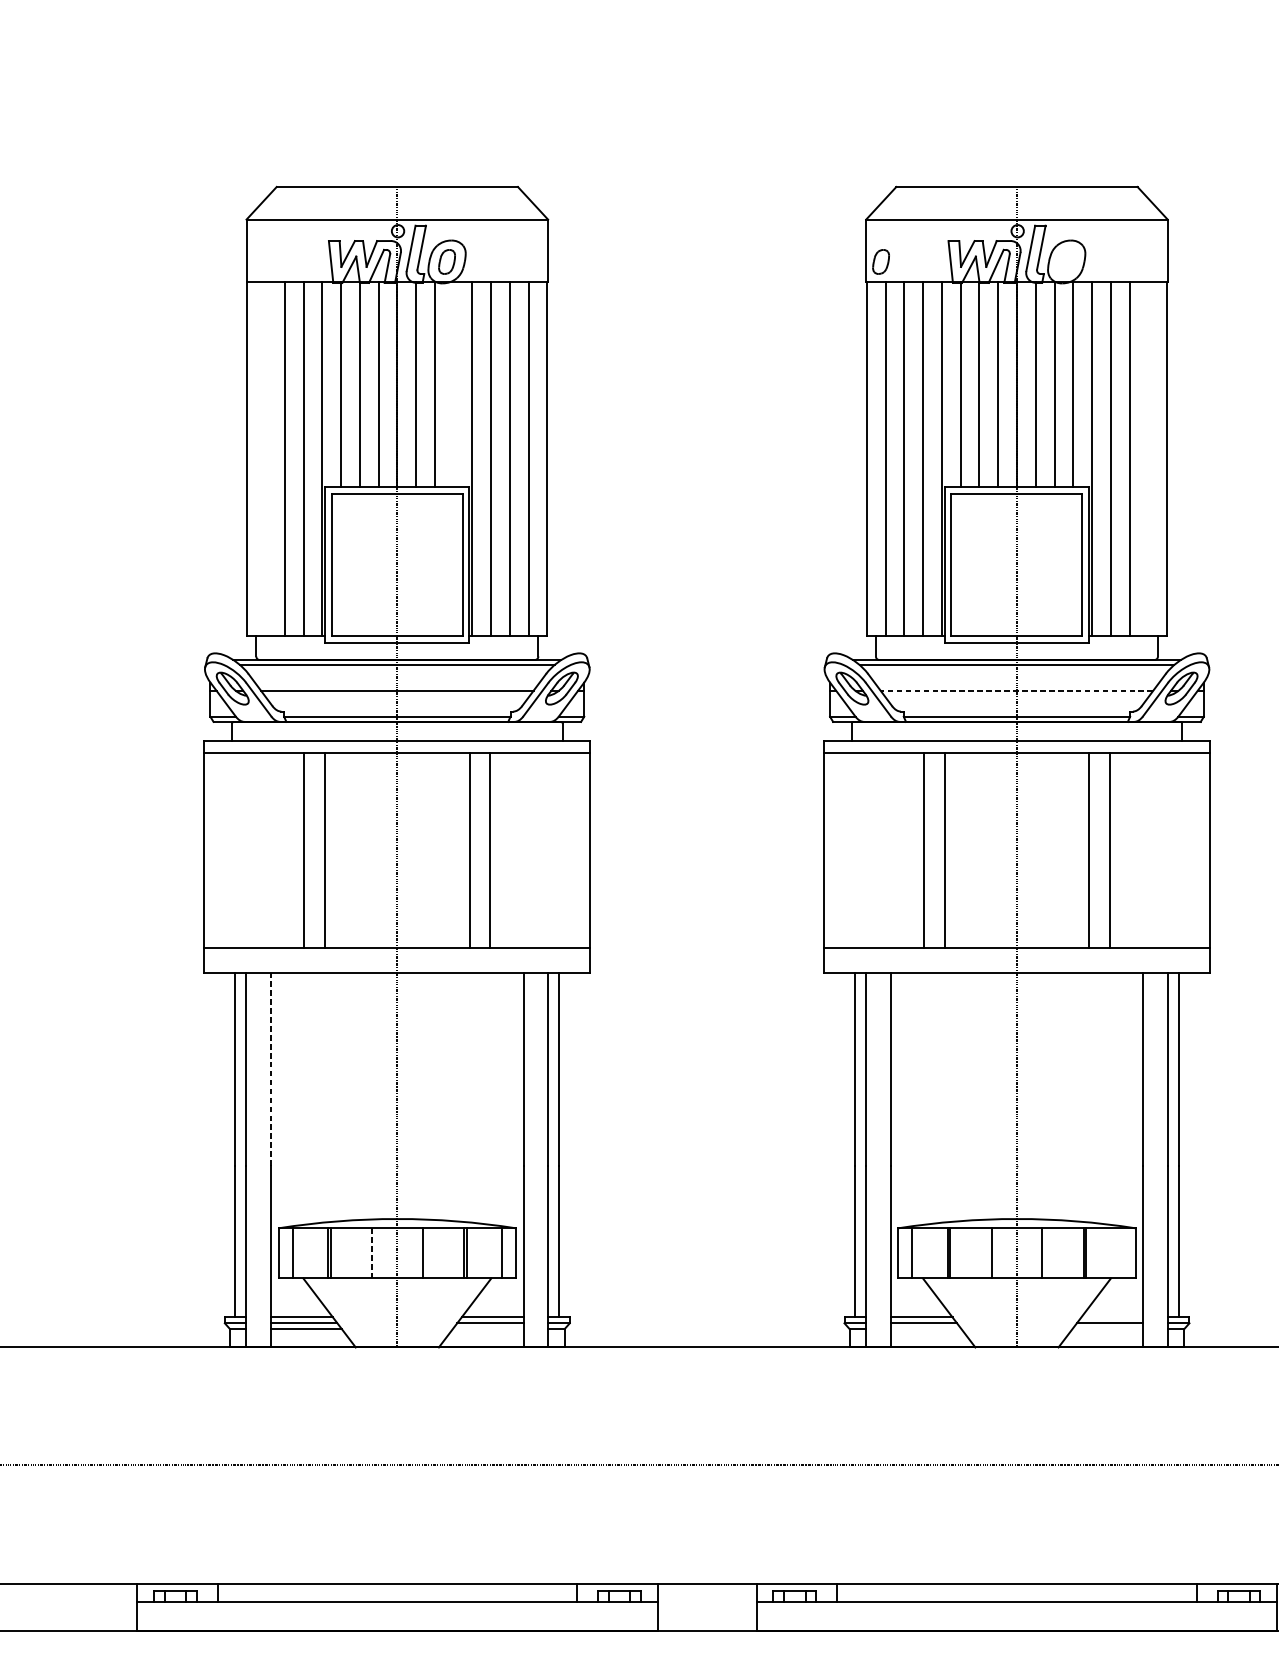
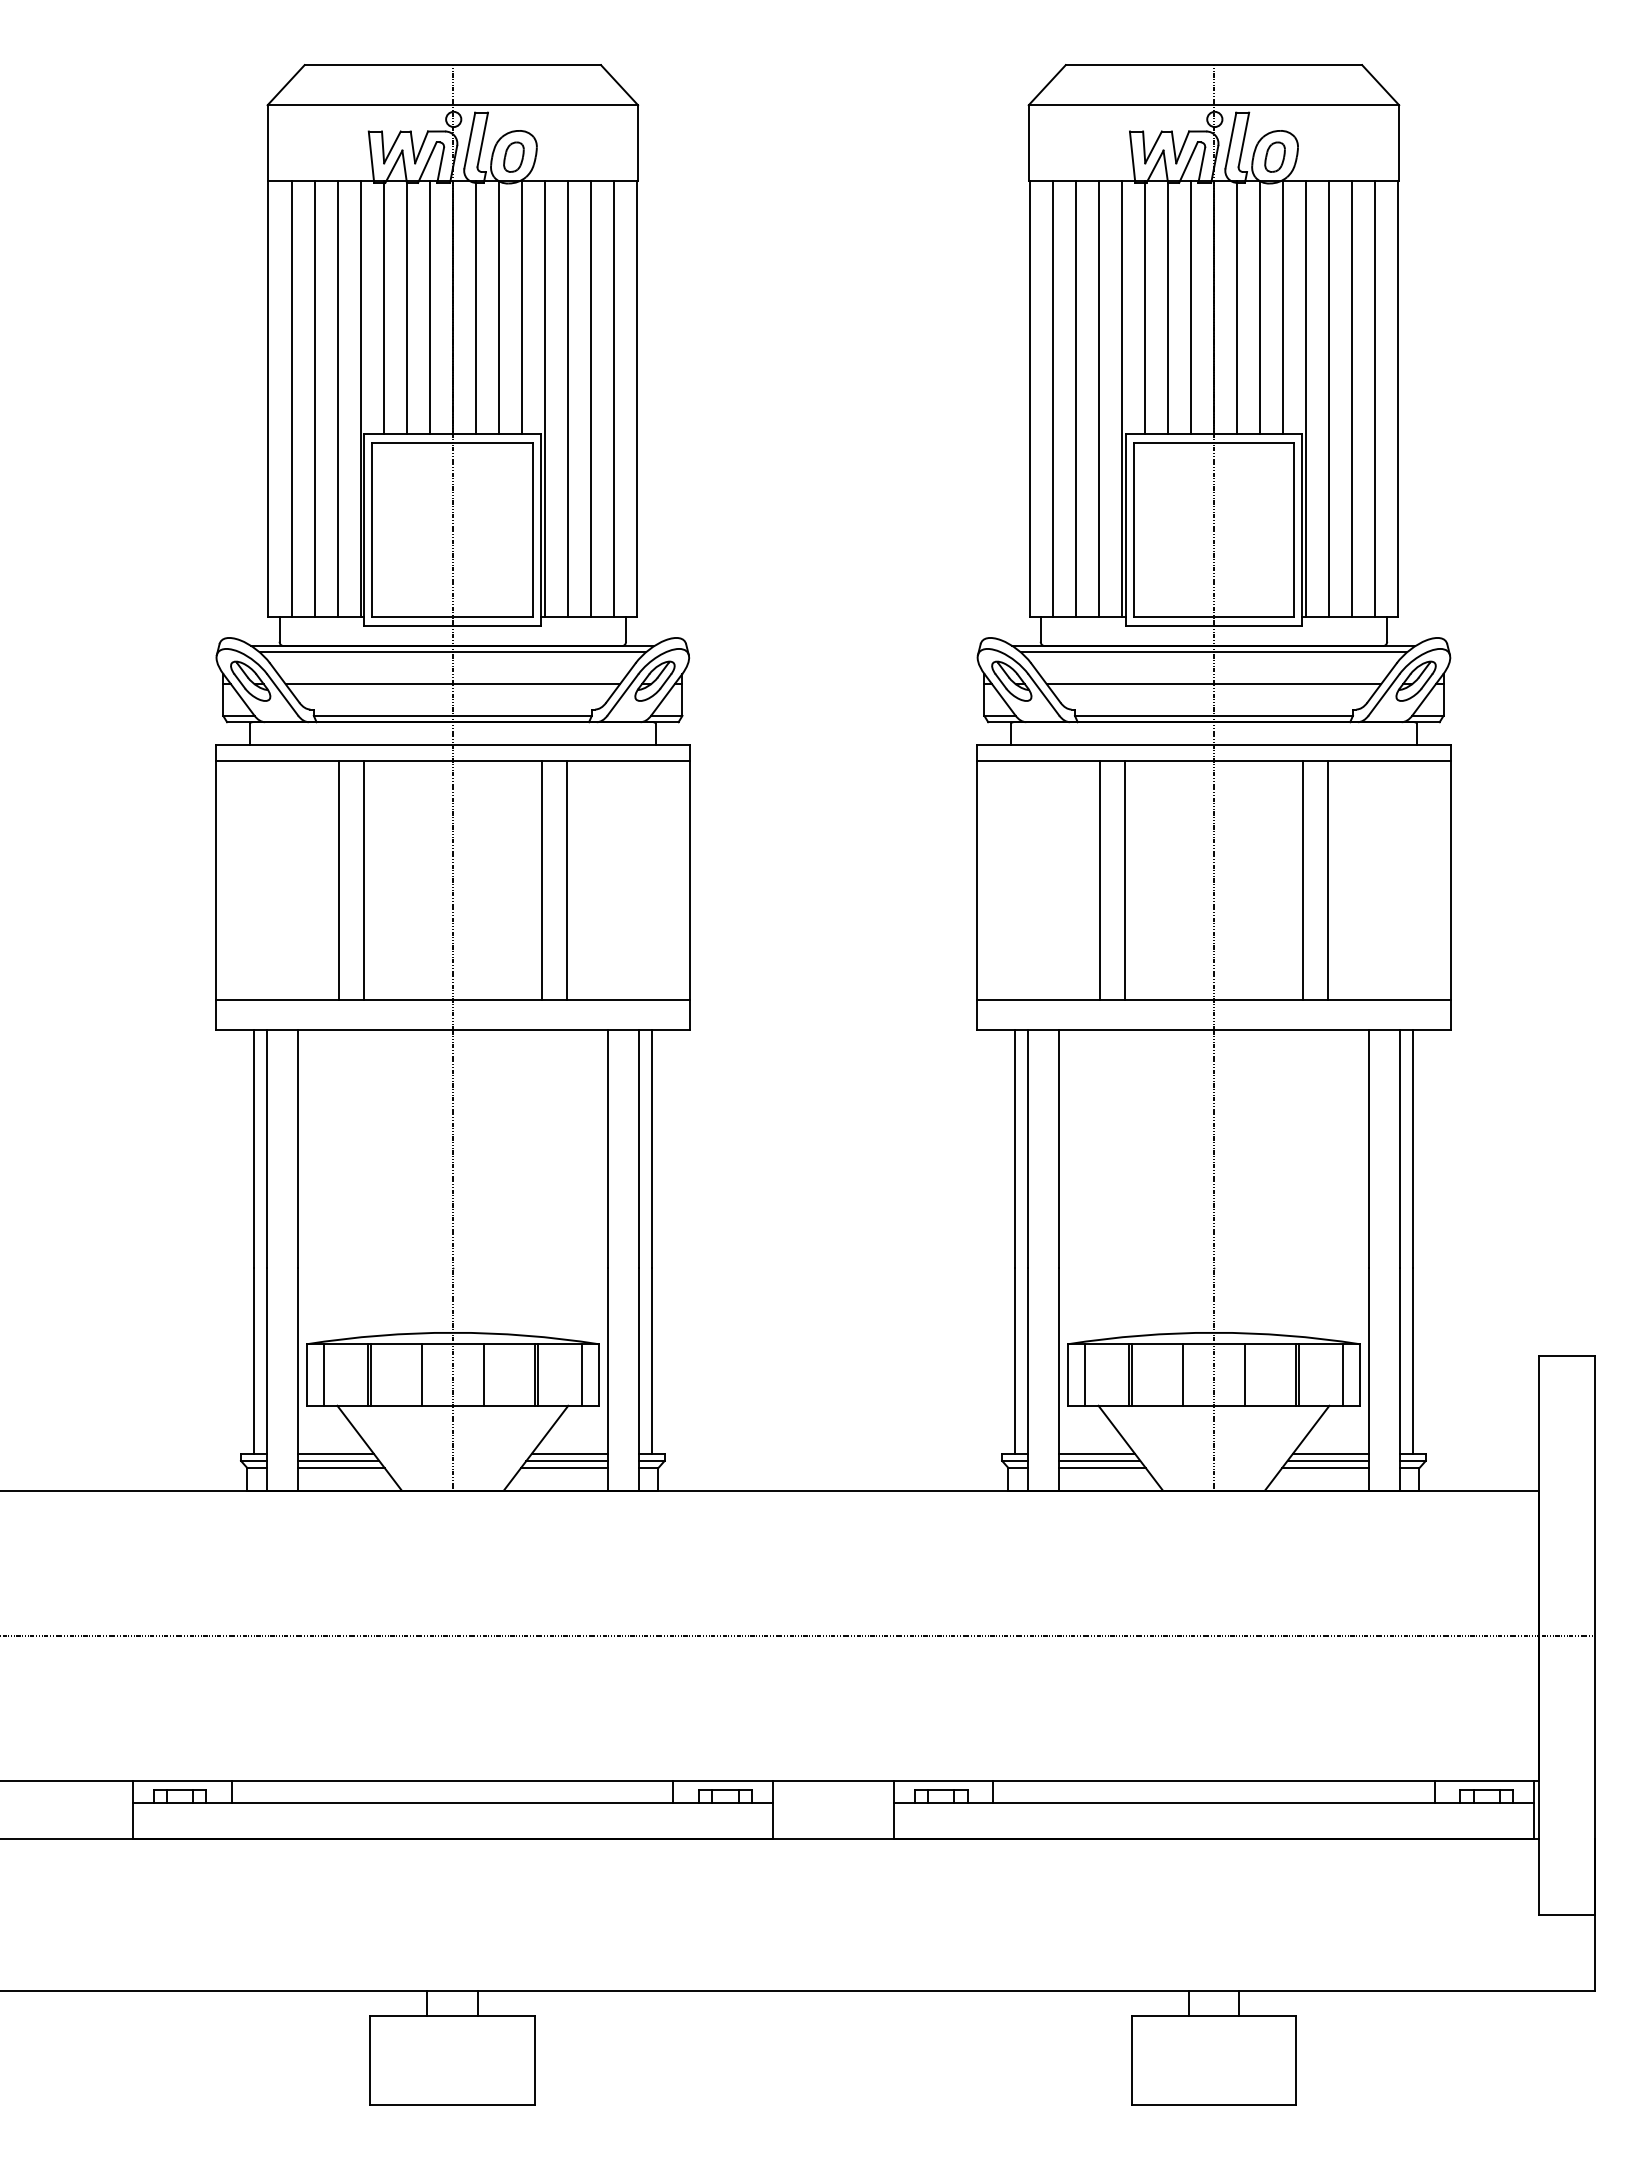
part: (880, 261) -> (1274, 156), moved
line: (454, 384) -> (522, 307), added
line: (265, 459) -> (291, 399), added
line: (1148, 459) -> (1375, 399), added
line: (1016, 691) -> (1213, 684), dashed -> solid
line: (270, 1069) -> (297, 1149), dashed -> solid
line: (1121, 1252) -> (1342, 1374), added
line: (371, 1253) -> (421, 1375), dashed -> solid
line: (1111, 1317) -> (1330, 1453), added
line: (488, 1329) -> (564, 1468), added
line: (925, 1329) -> (1101, 1468), added
line: (1107, 1329) -> (1325, 1468), added

